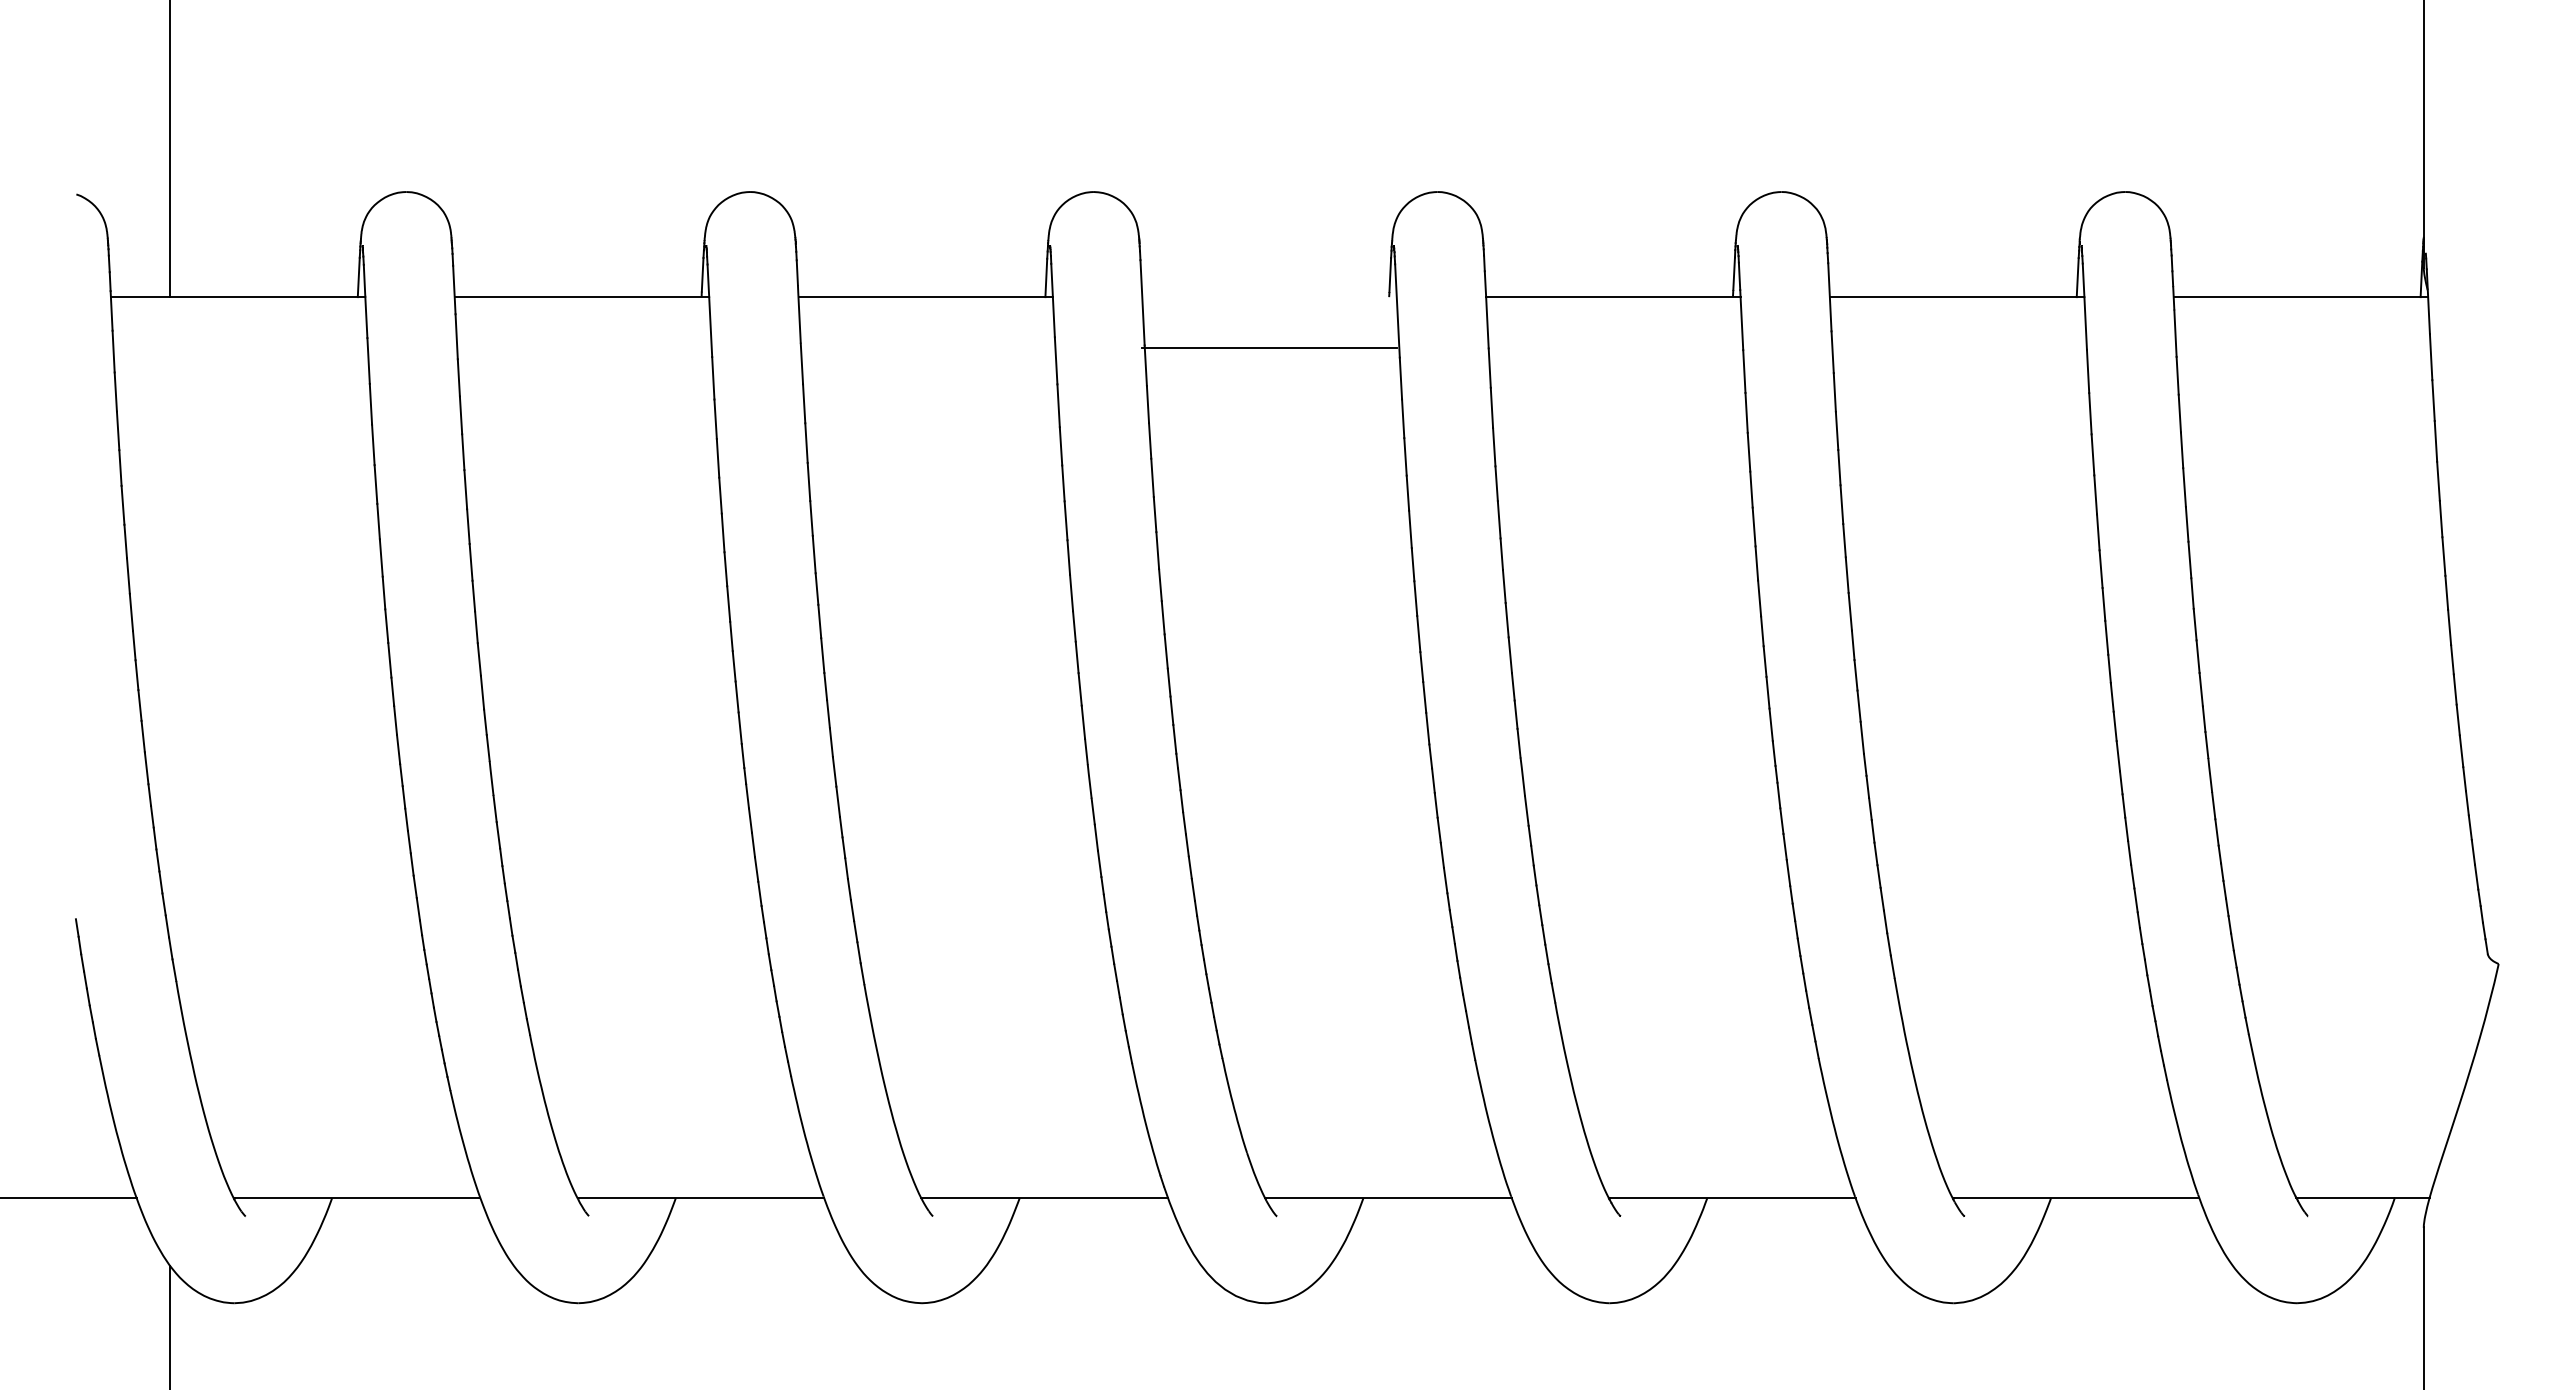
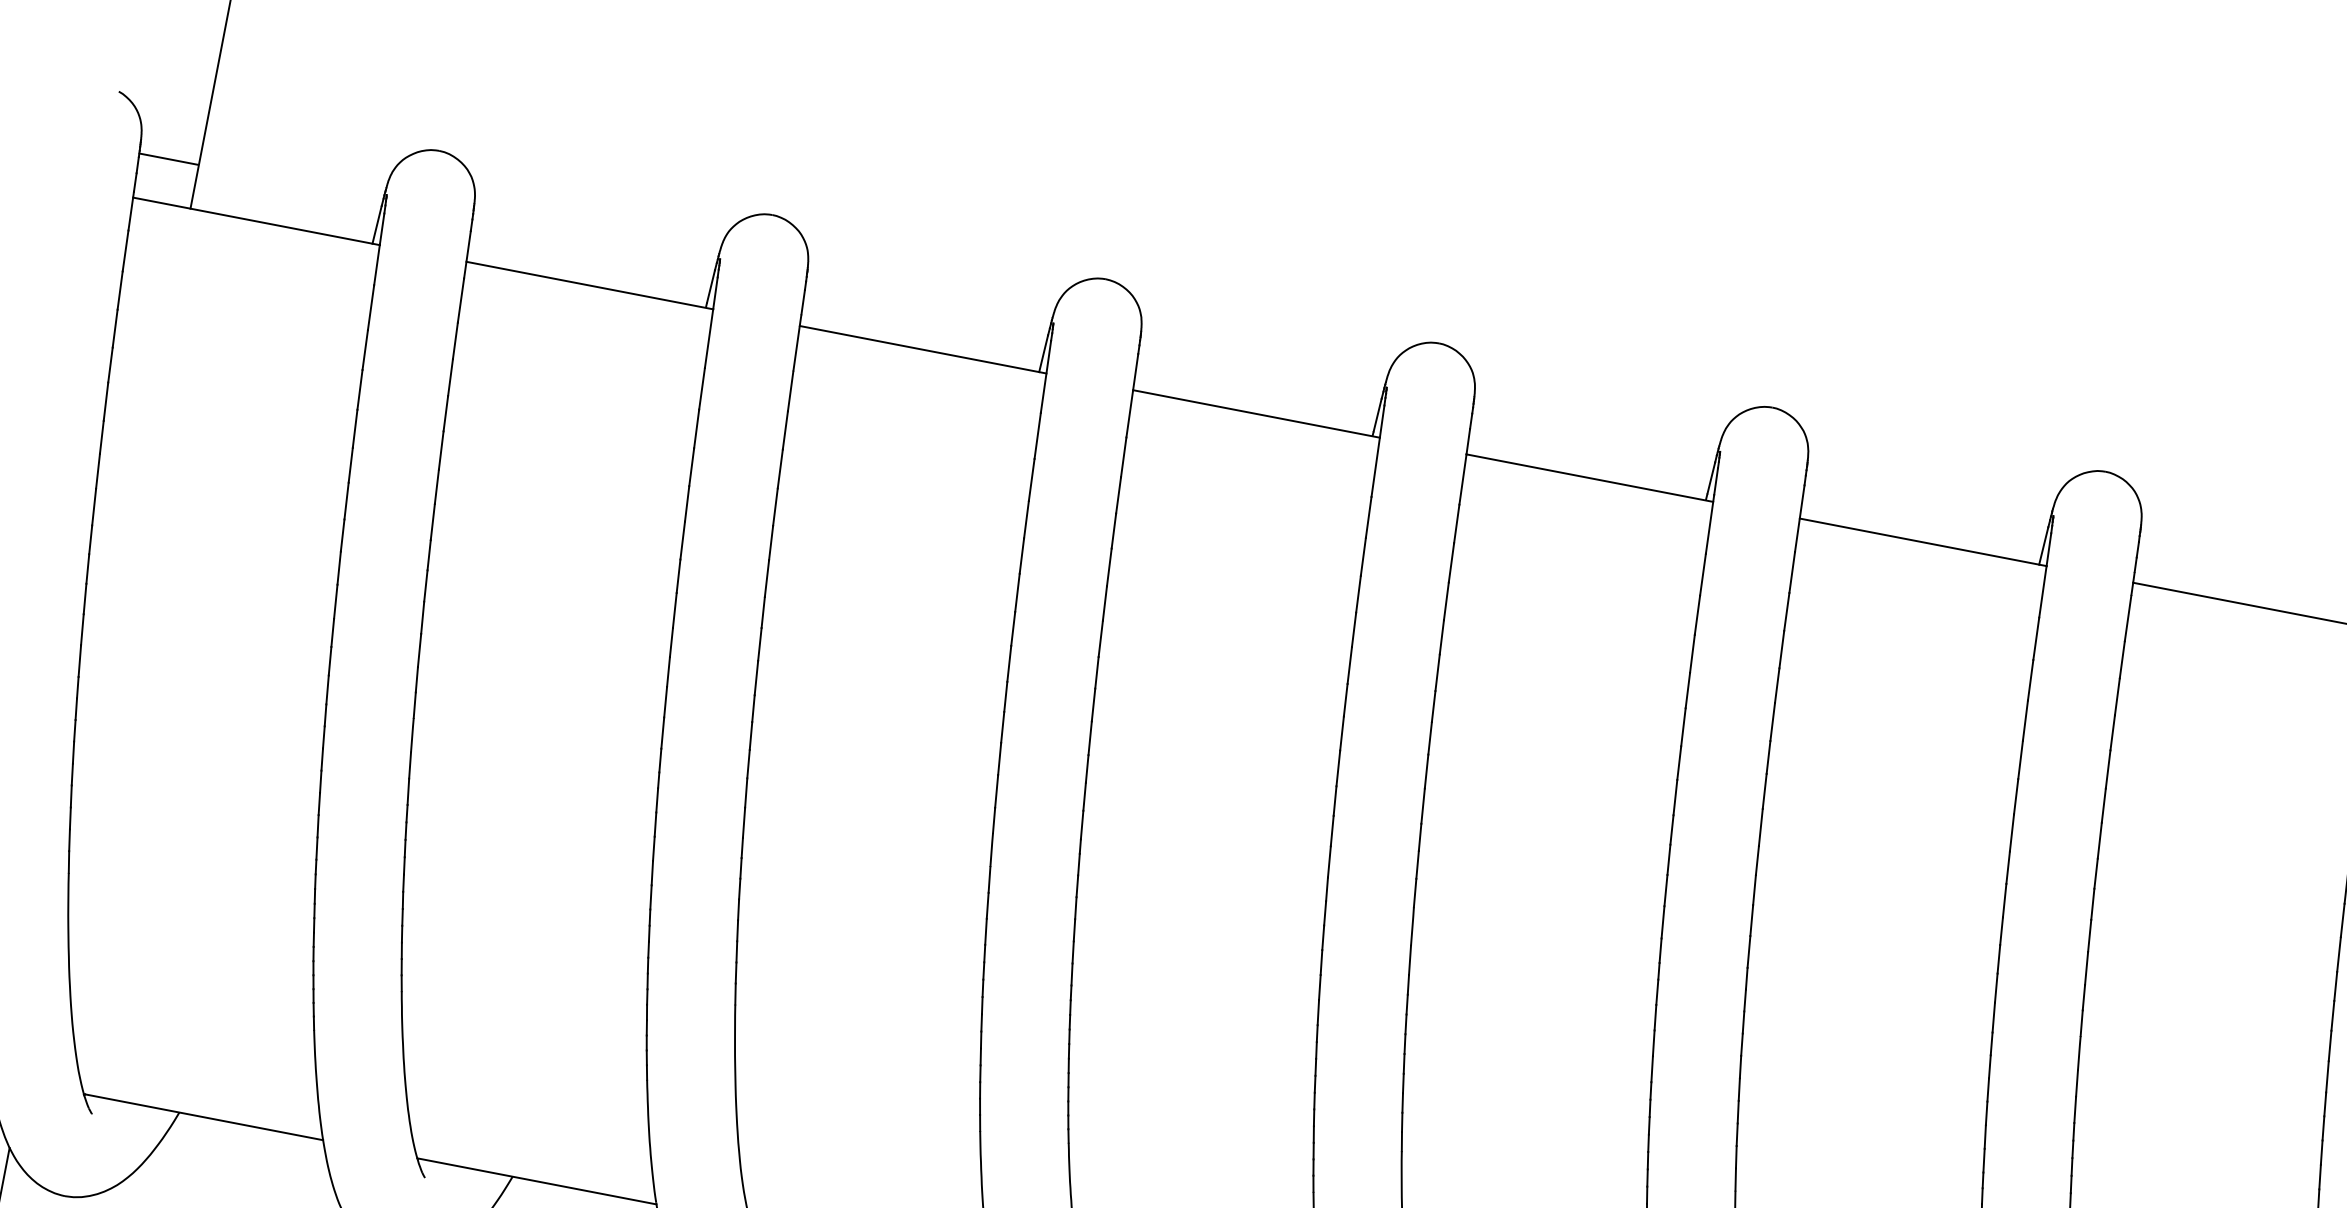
line: (138, 252) -> (168, 159), added
line: (1269, 348) -> (1256, 414), moved

